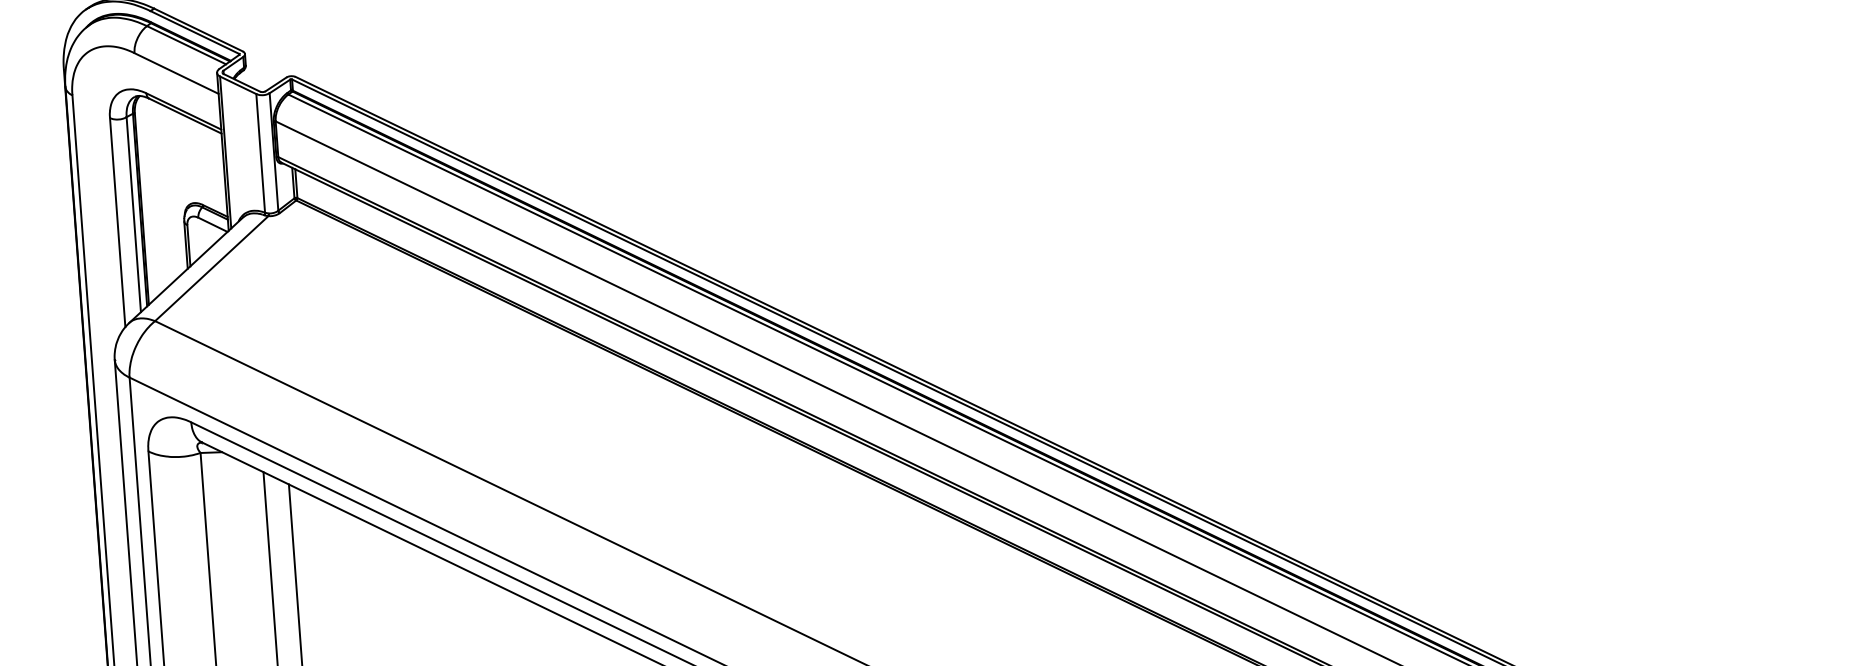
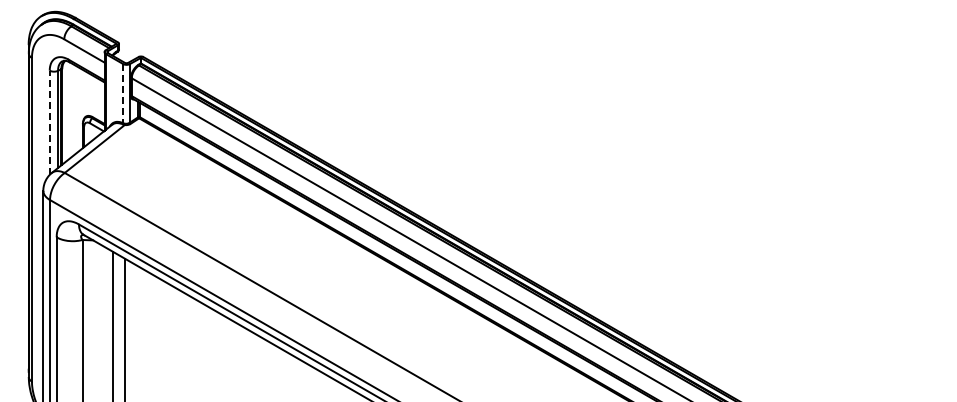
line: (261, 153) -> (123, 93), solid -> dashed
line: (117, 222) -> (49, 122), solid -> dashed

